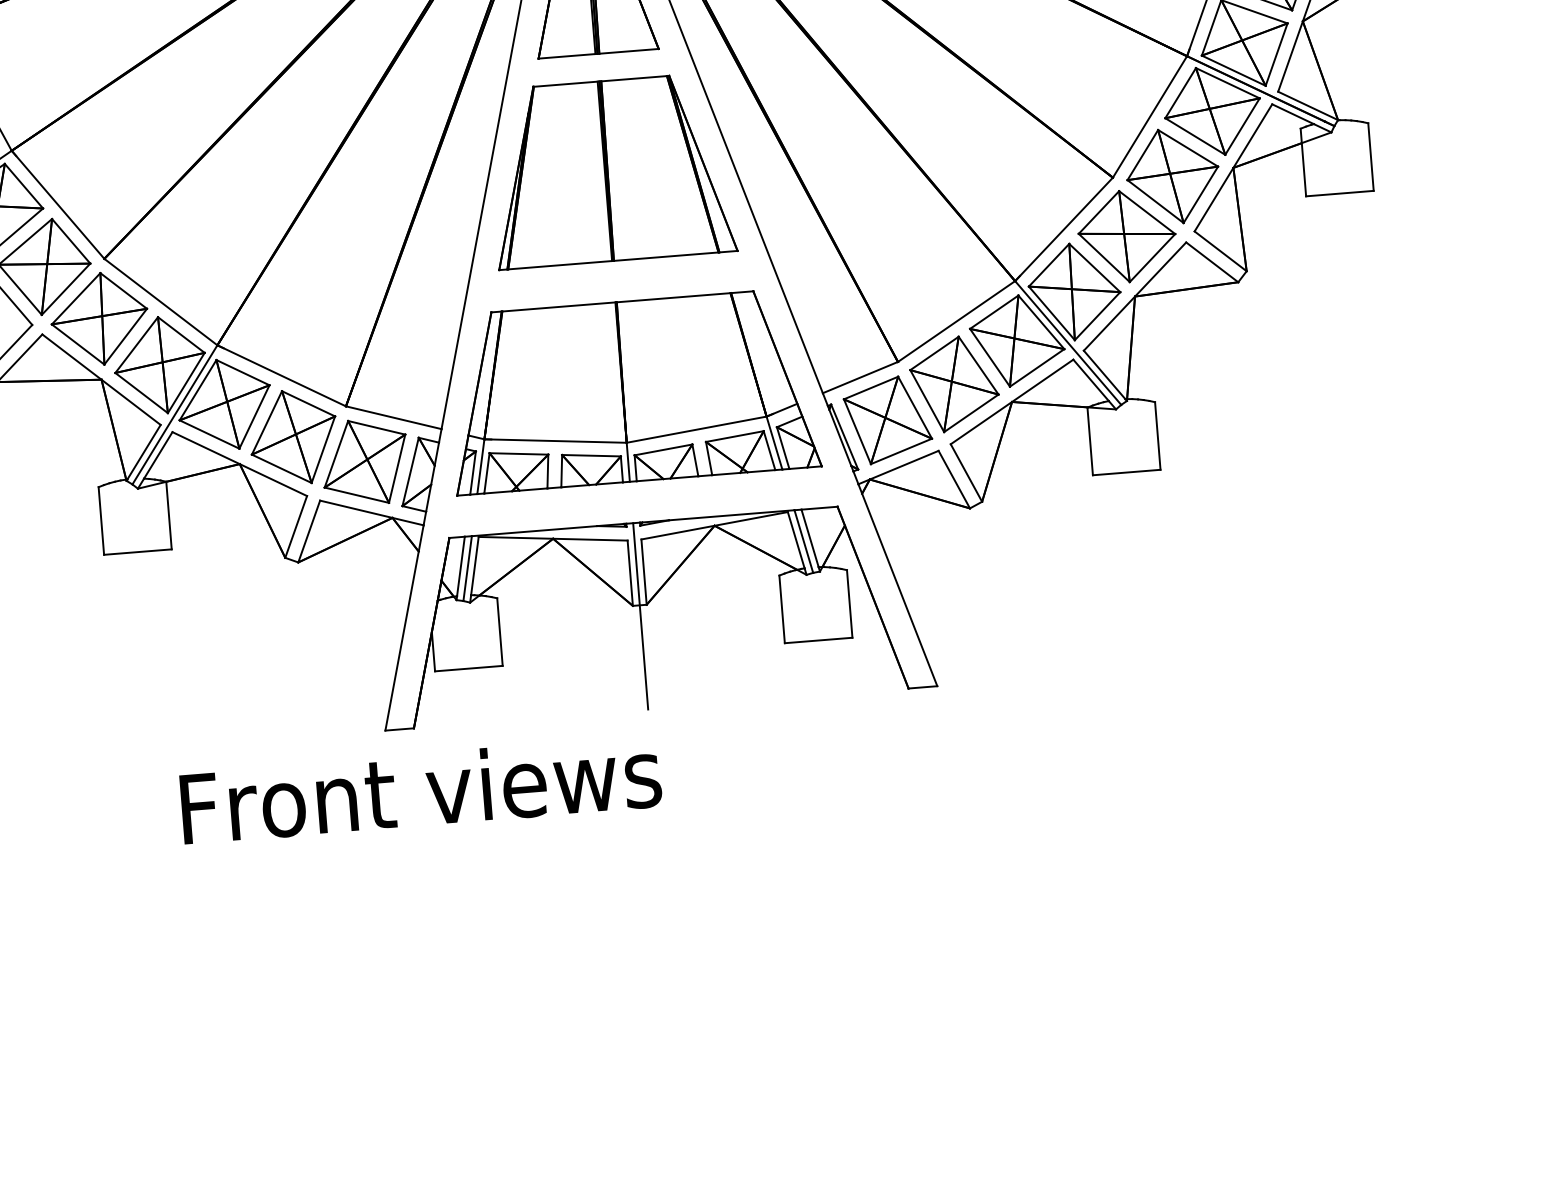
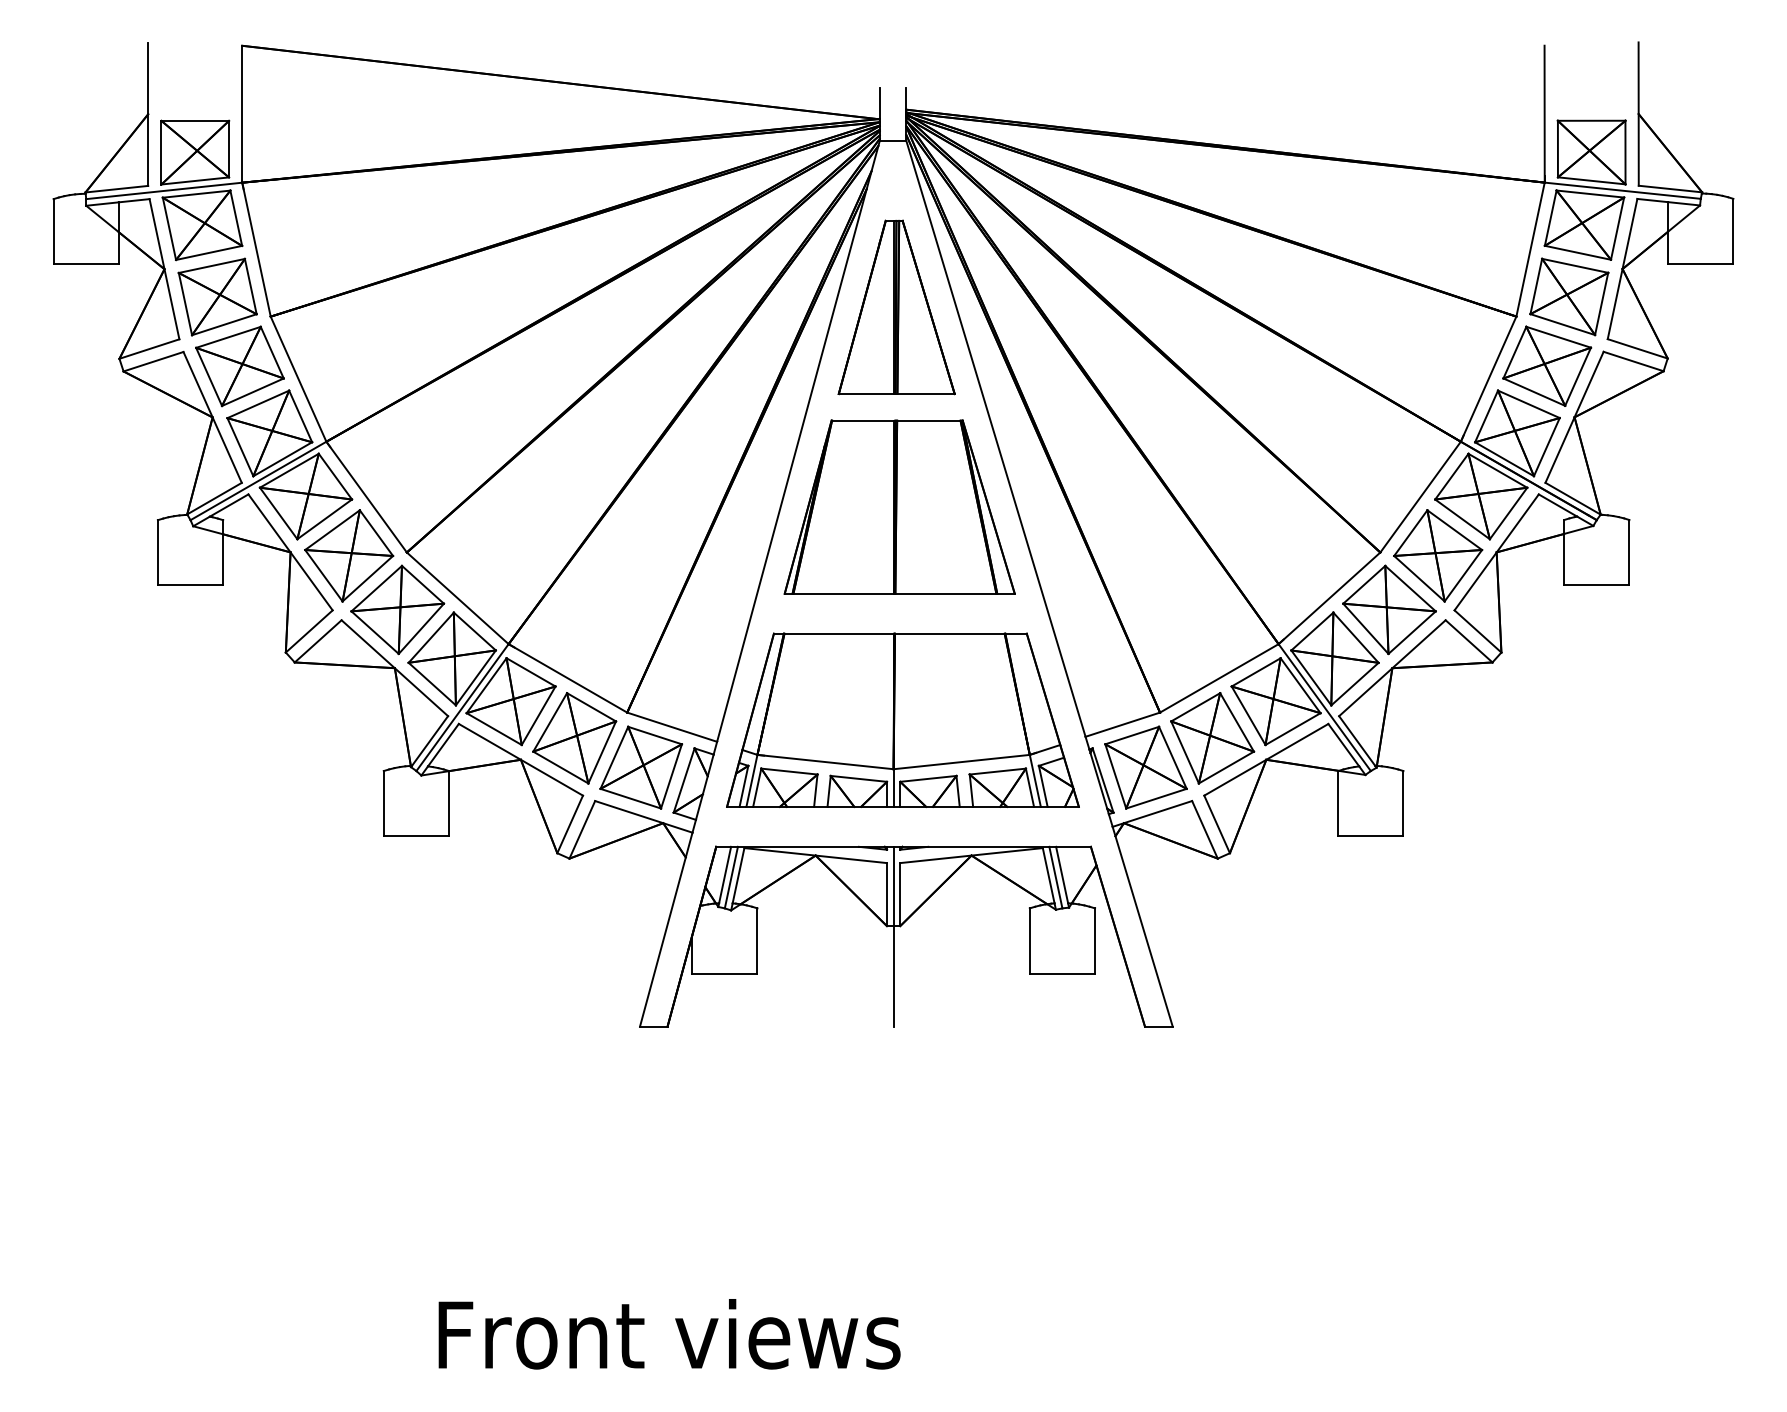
text: (420, 790) -> (669, 1334), moved

